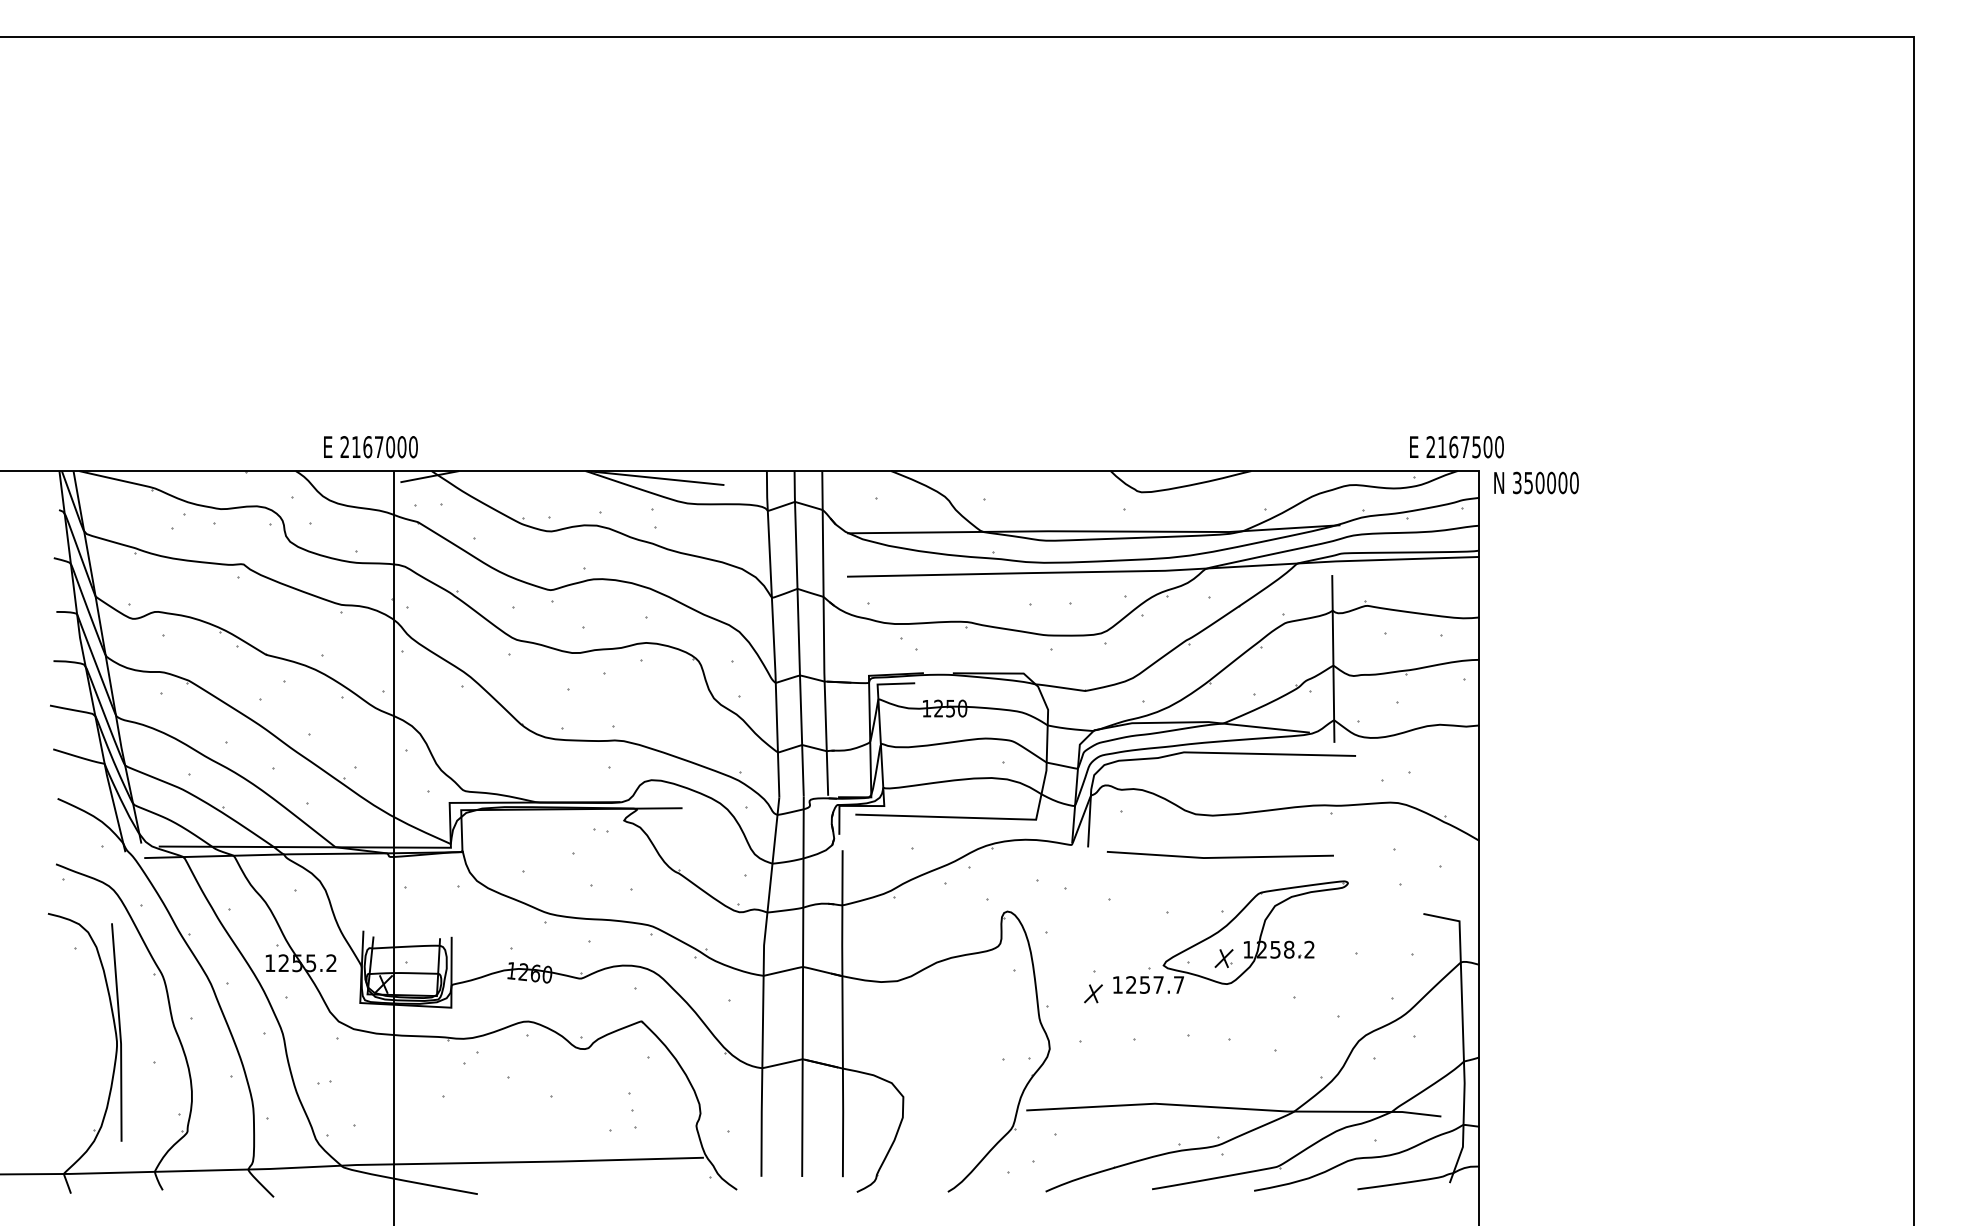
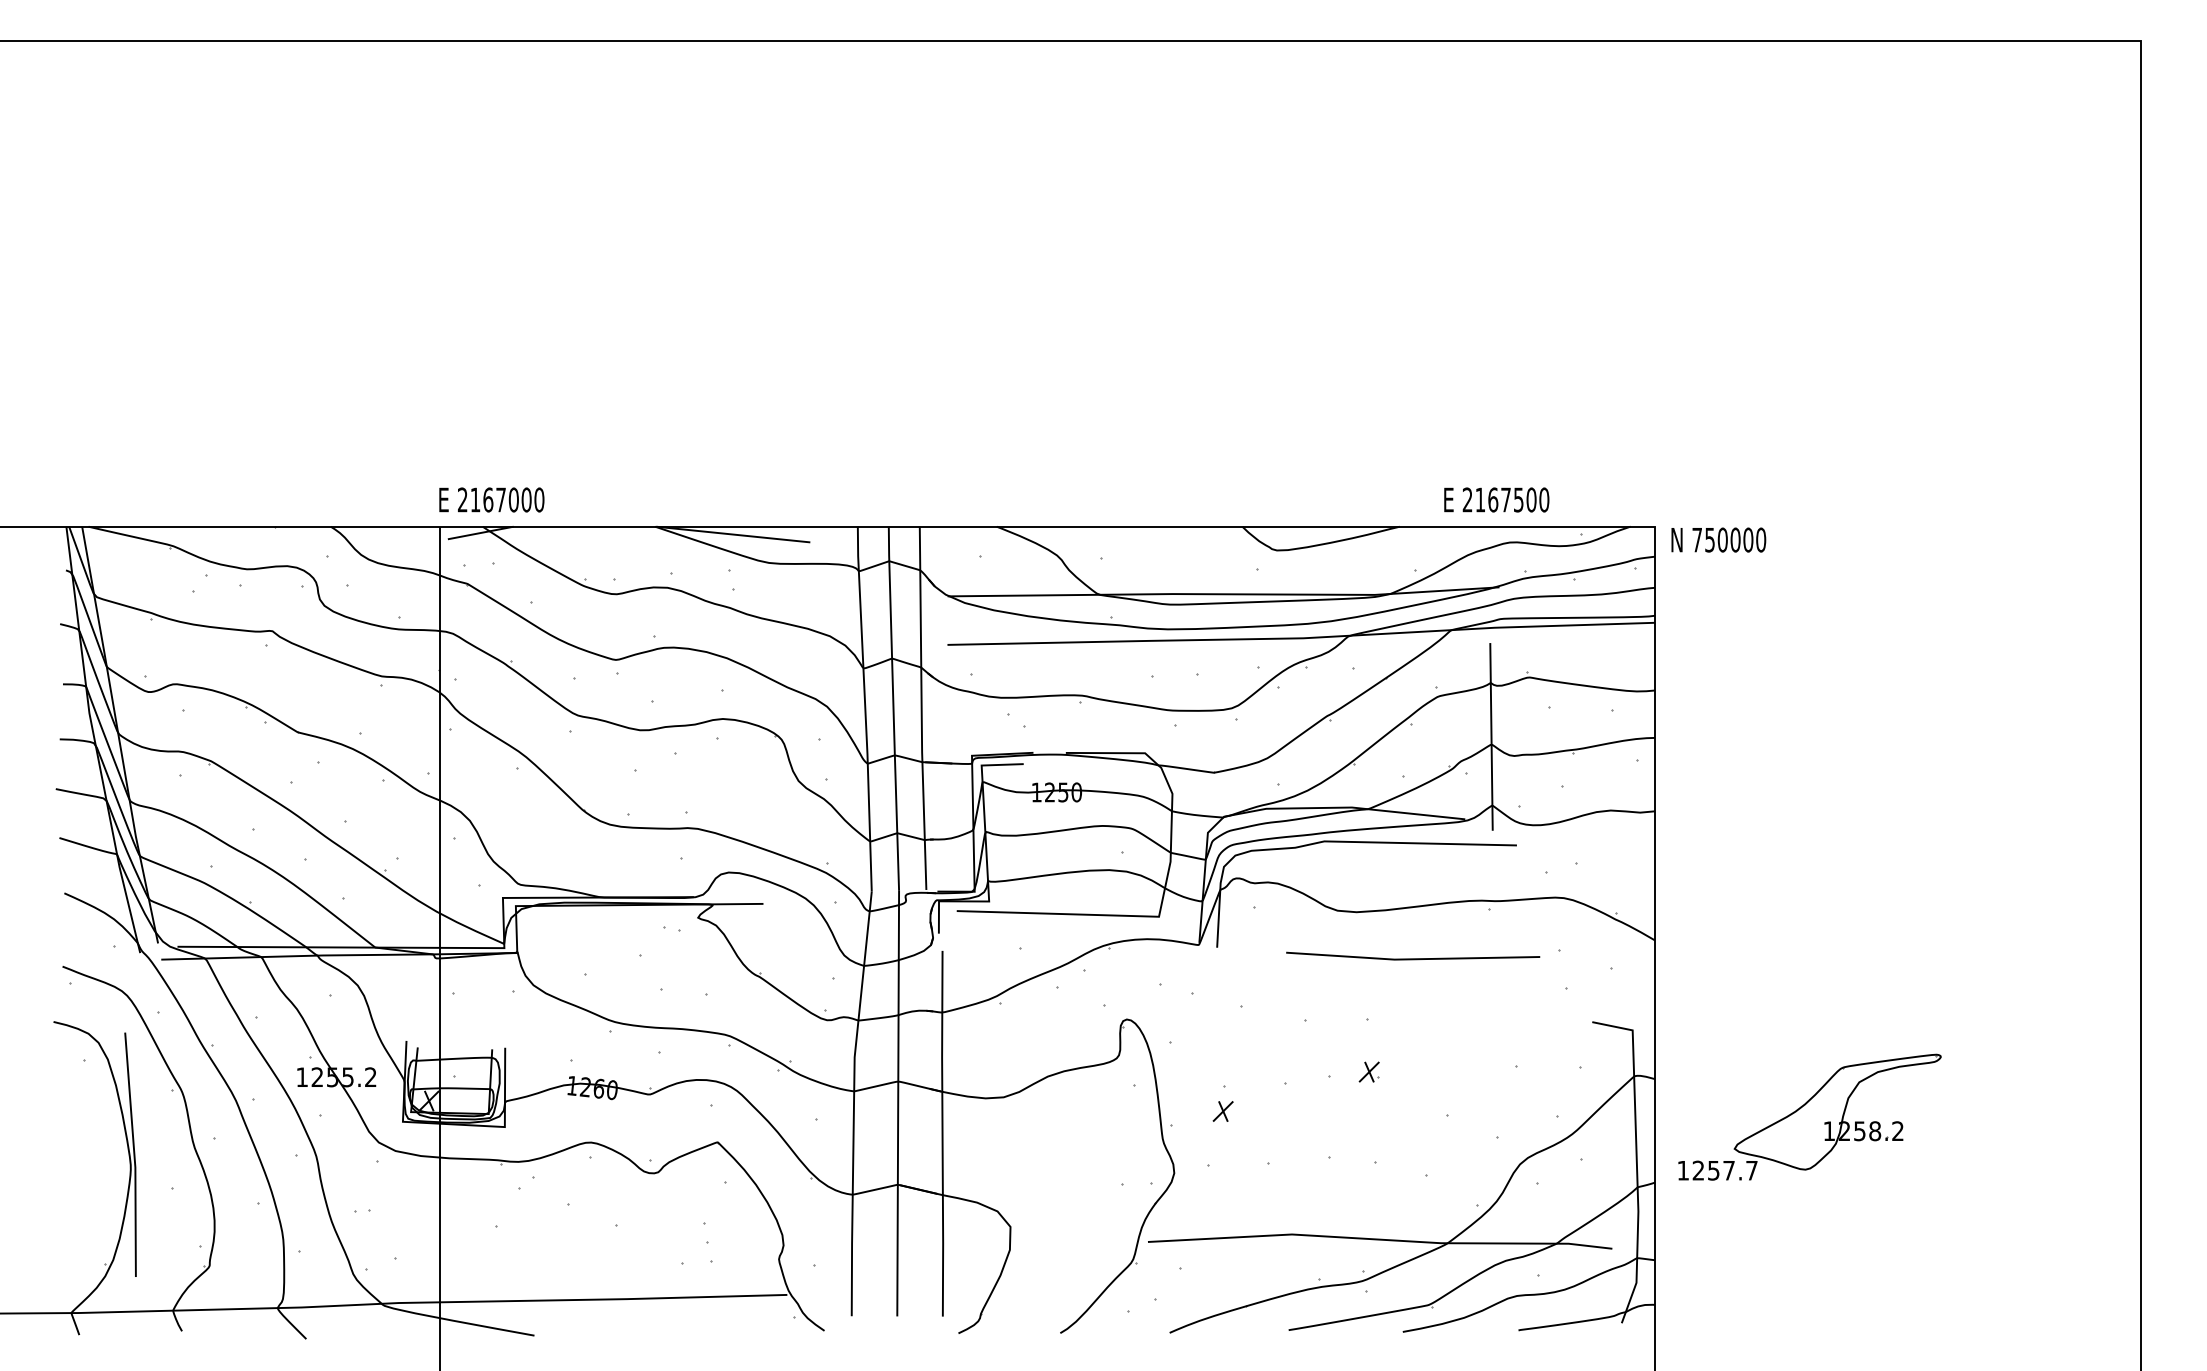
text: (370, 446) -> (491, 499), moved
text: (1456, 446) -> (1496, 499), moved
text: (1516, 482) -> (1696, 539), 350000 -> 750000
line: (1220, 857) -> (1413, 958), moved
part: (1230, 936) -> (1809, 1116), moved

